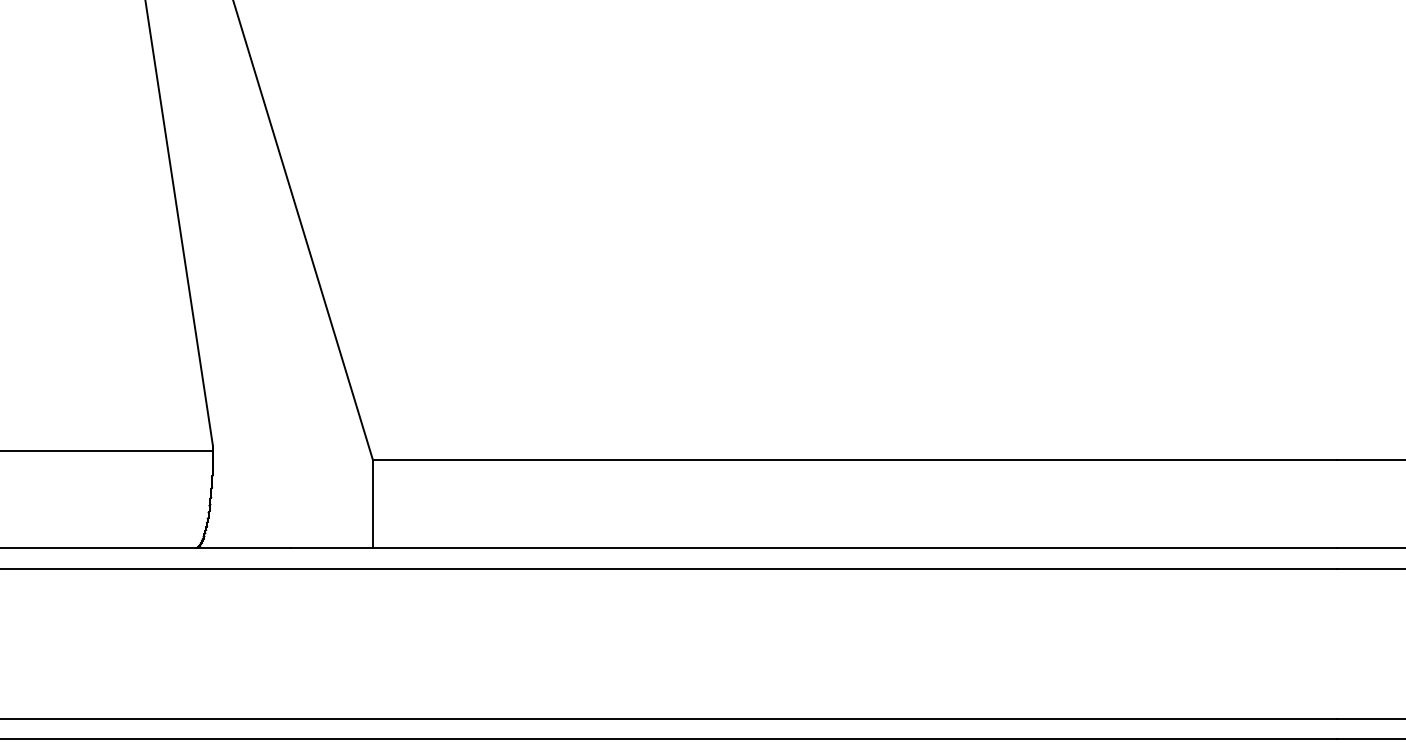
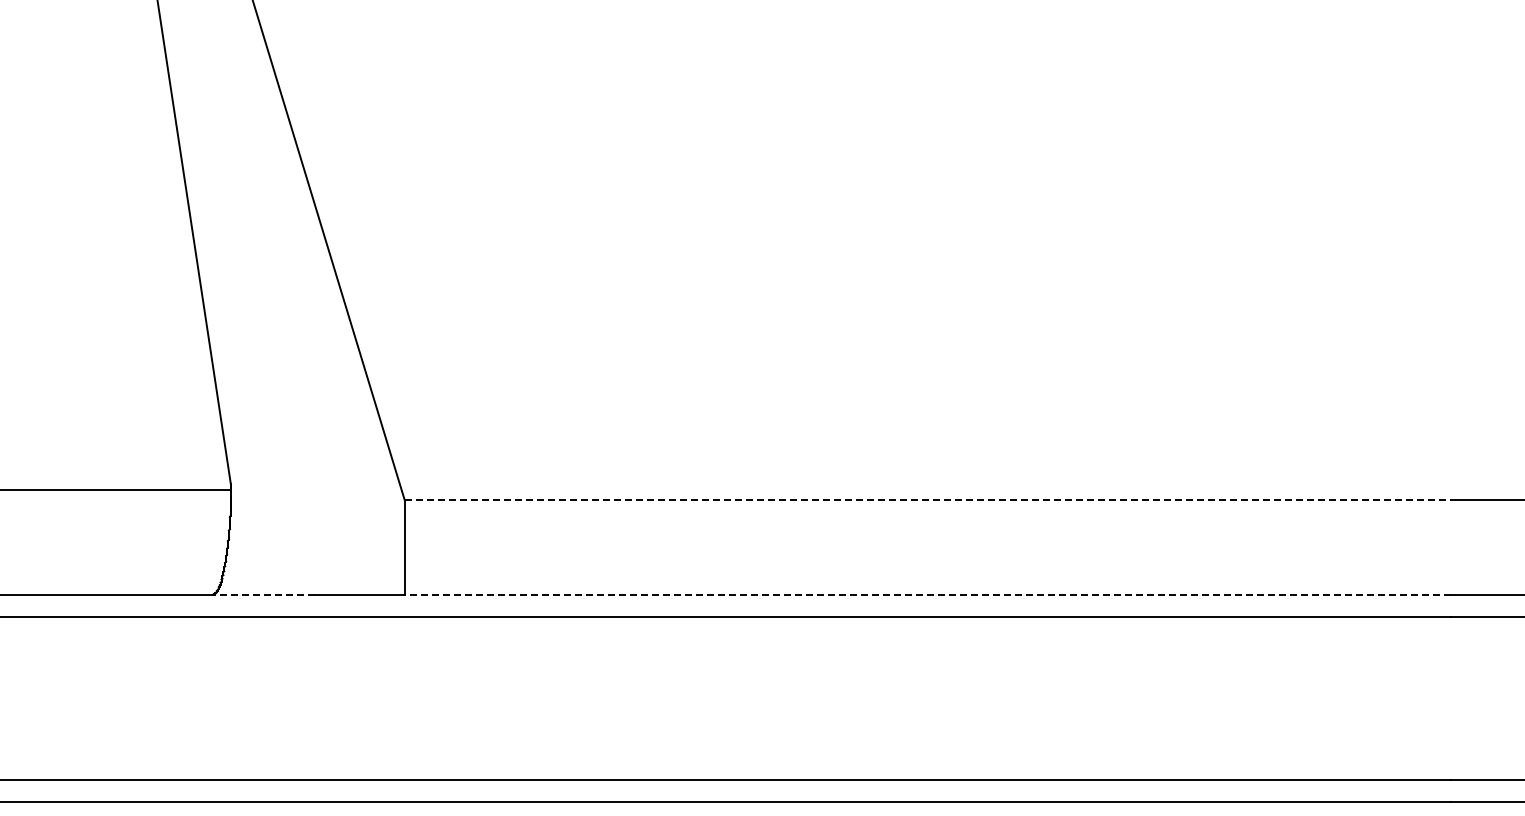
line: (856, 460) -> (928, 499), solid -> dashed
line: (243, 547) -> (263, 594), solid -> dashed
line: (855, 547) -> (927, 594), solid -> dashed

